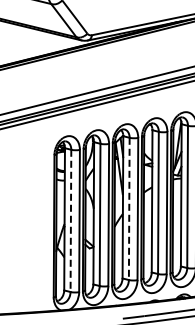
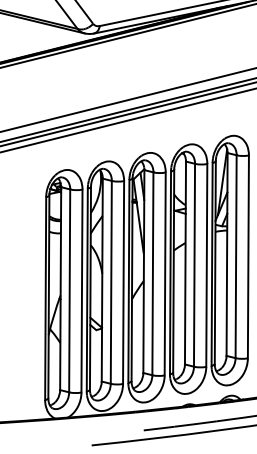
line: (129, 209) -> (153, 274), dashed -> solid
line: (70, 221) -> (69, 291), dashed -> solid

